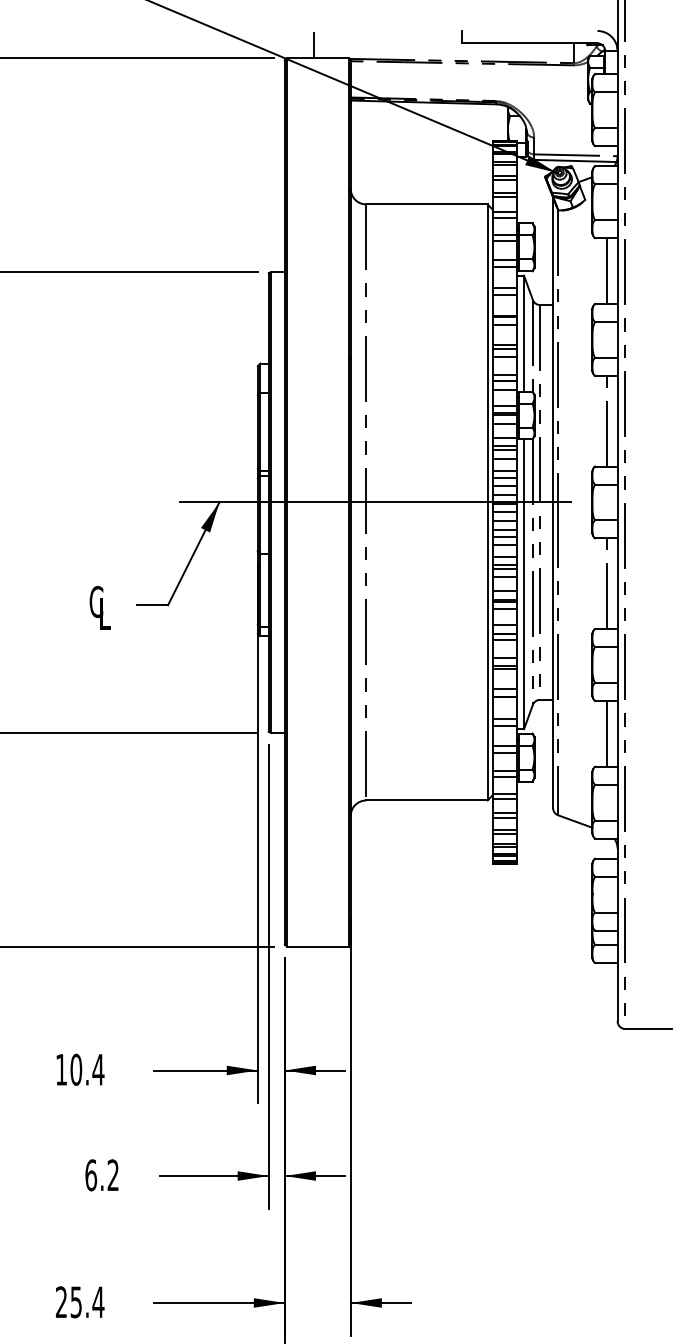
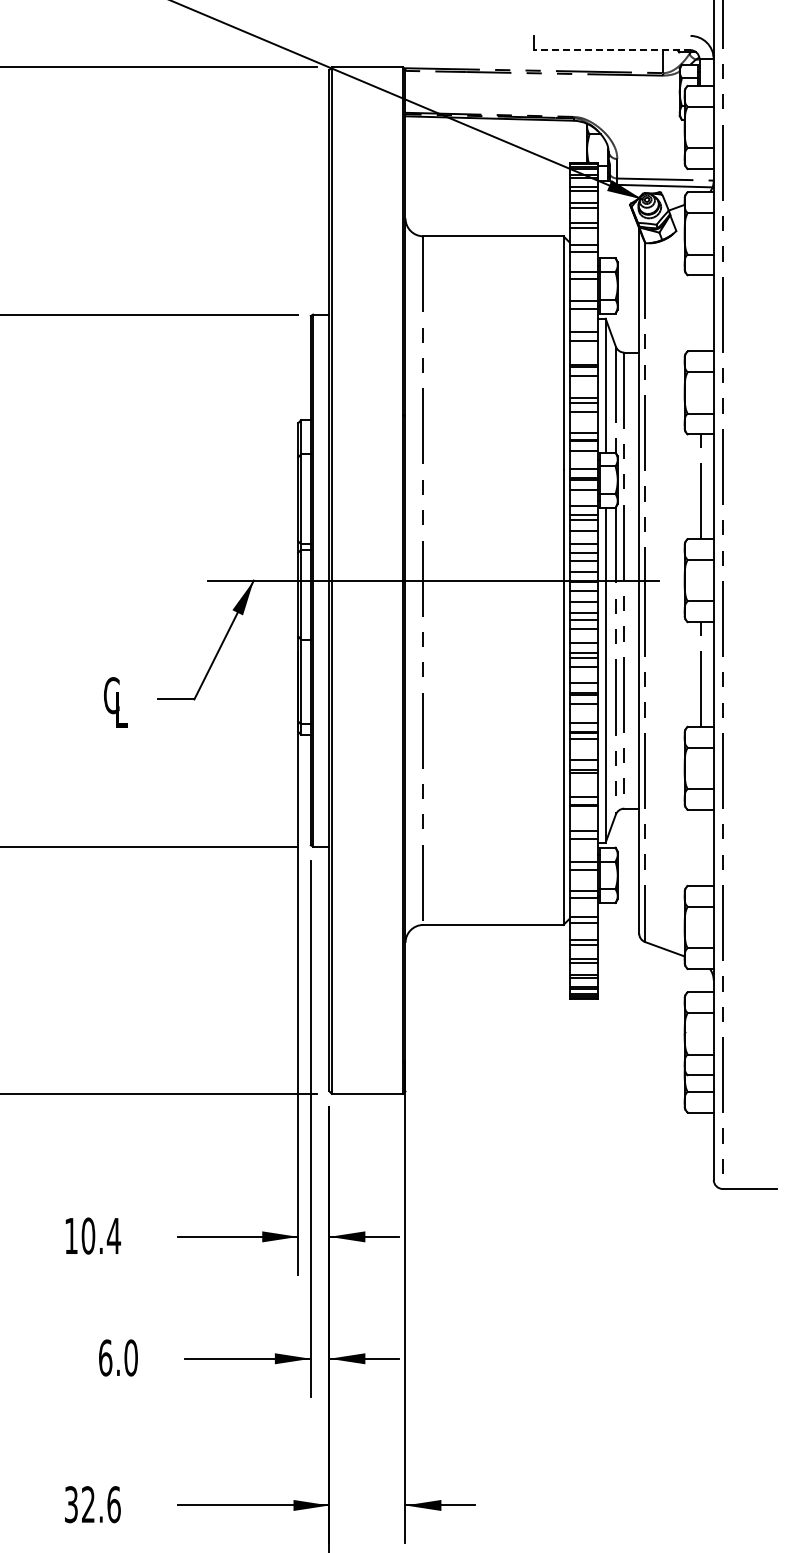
line: (529, 43) -> (611, 50), solid -> dashed
line: (314, 45) -> (363, 52), removed
line: (606, 271) -> (701, 313), removed
line: (606, 733) -> (701, 847), removed
text: (112, 1174) -> (130, 1357), 6.2 -> 6.0
text: (80, 1302) -> (93, 1504), 25.4 -> 32.6

